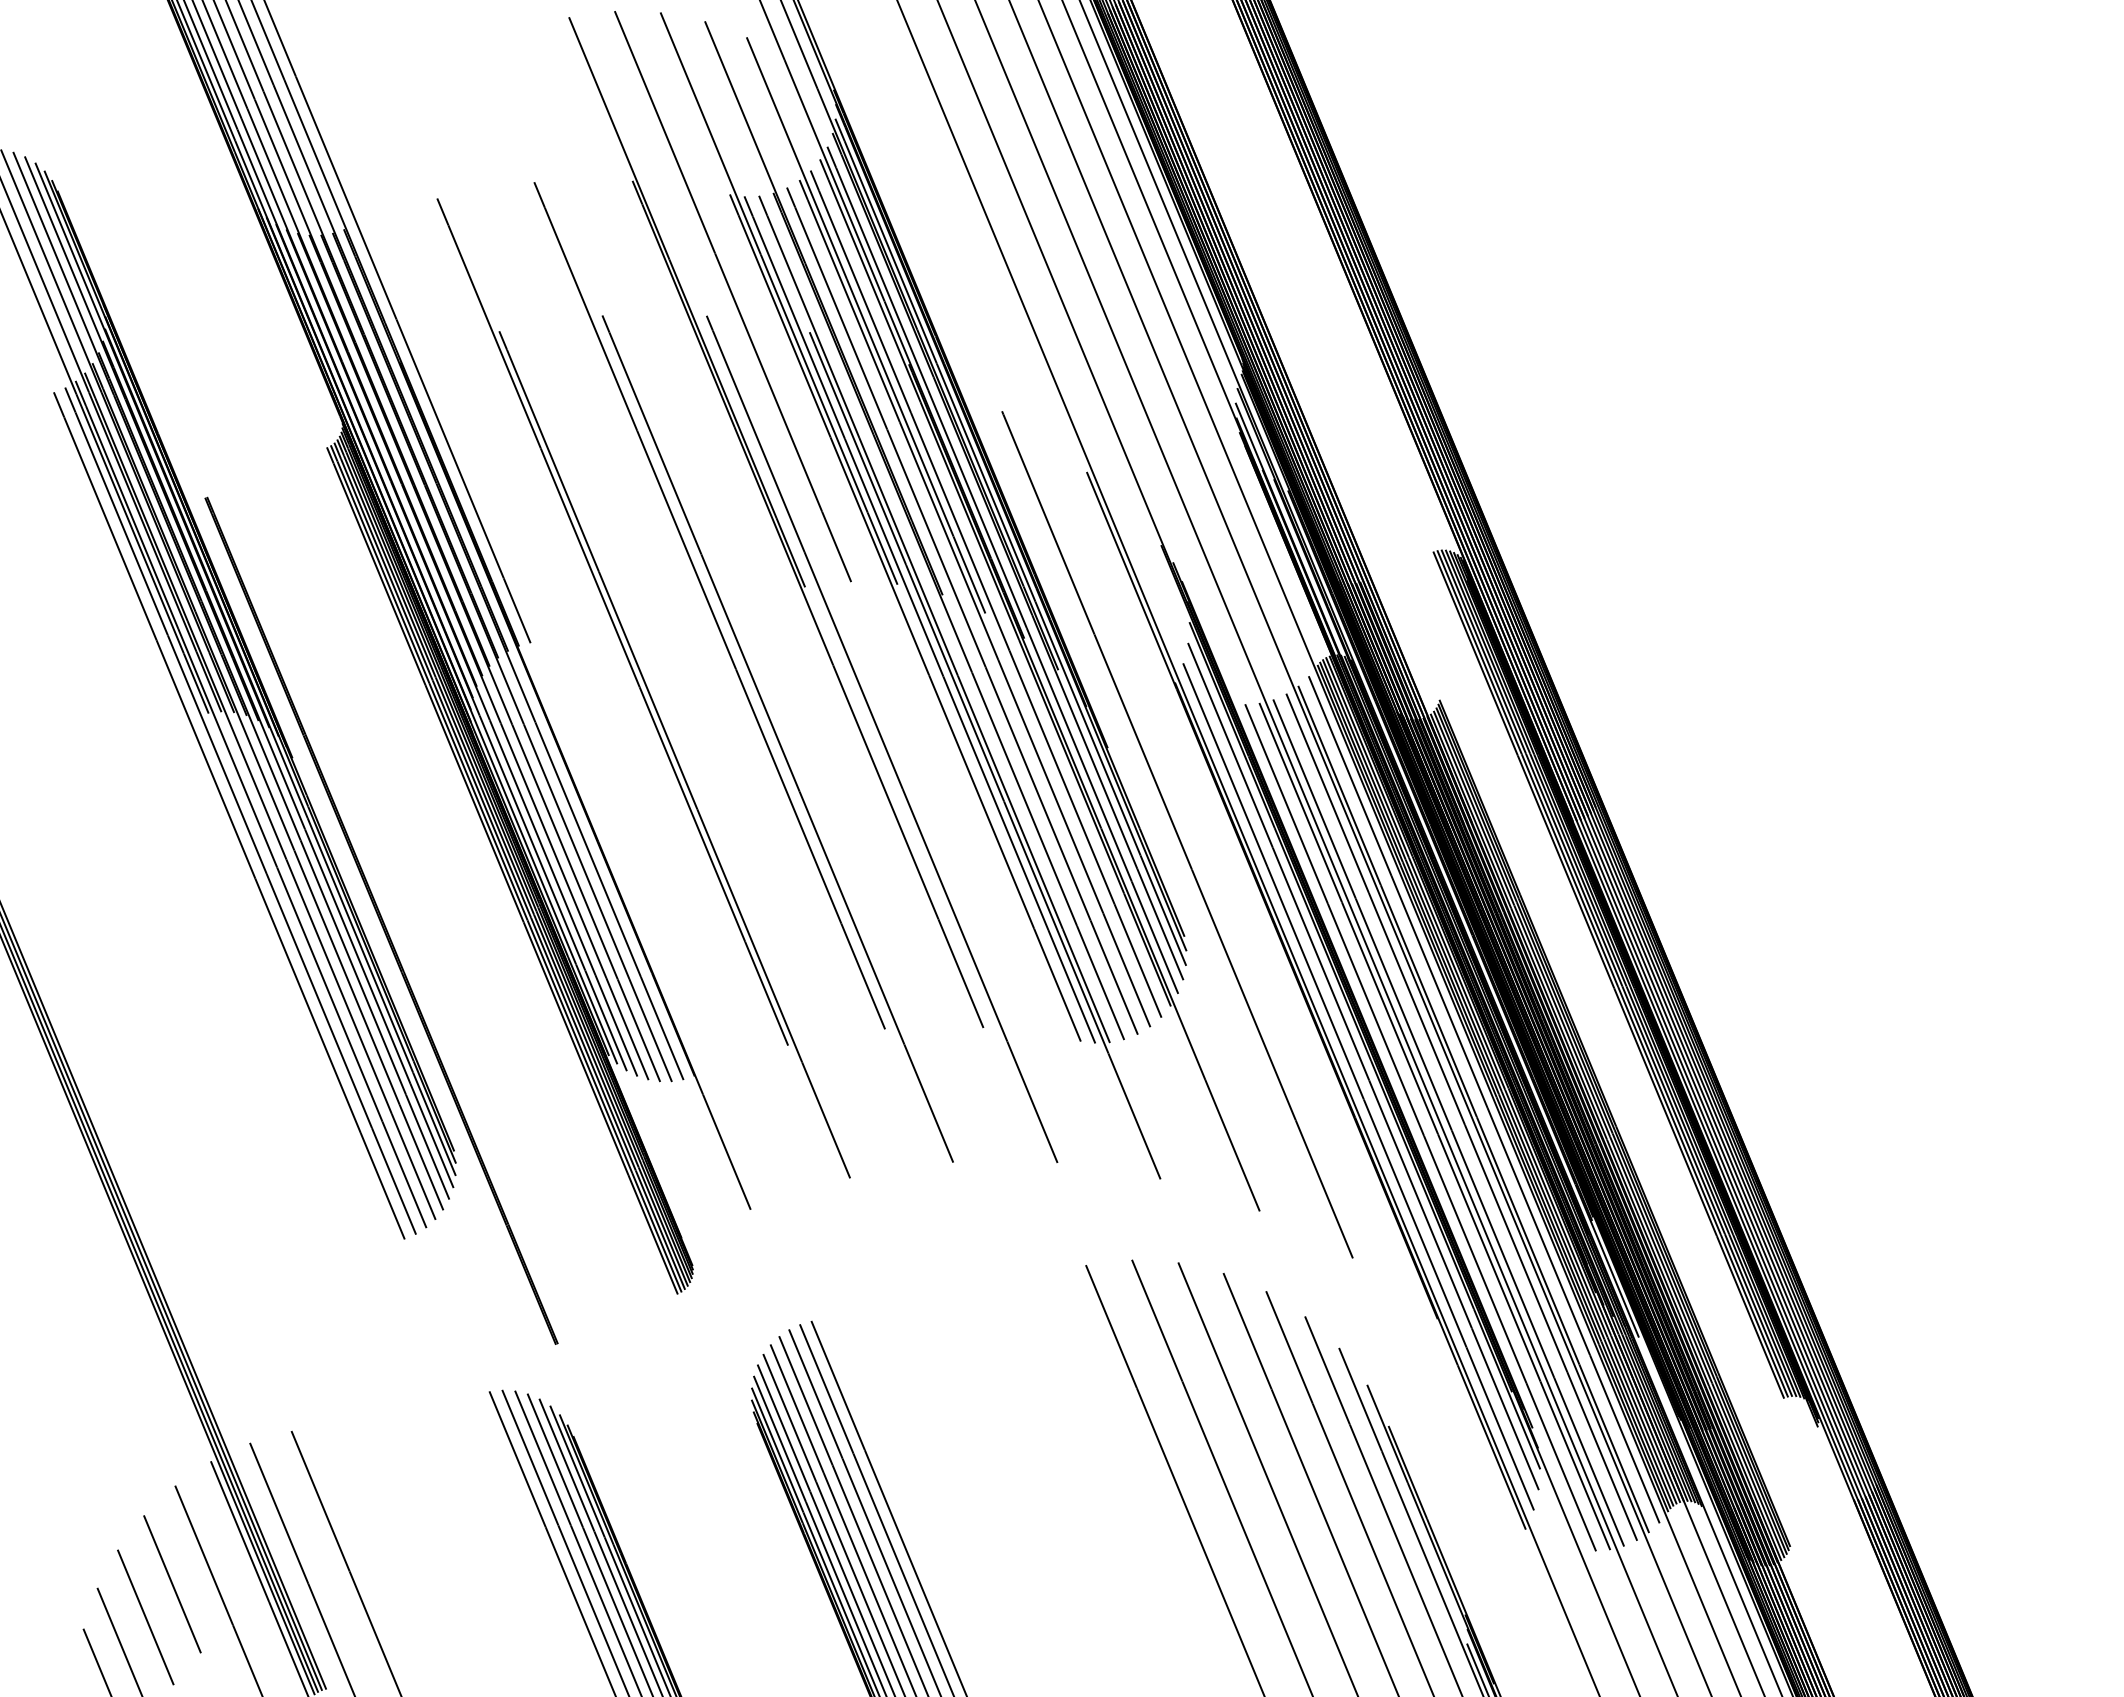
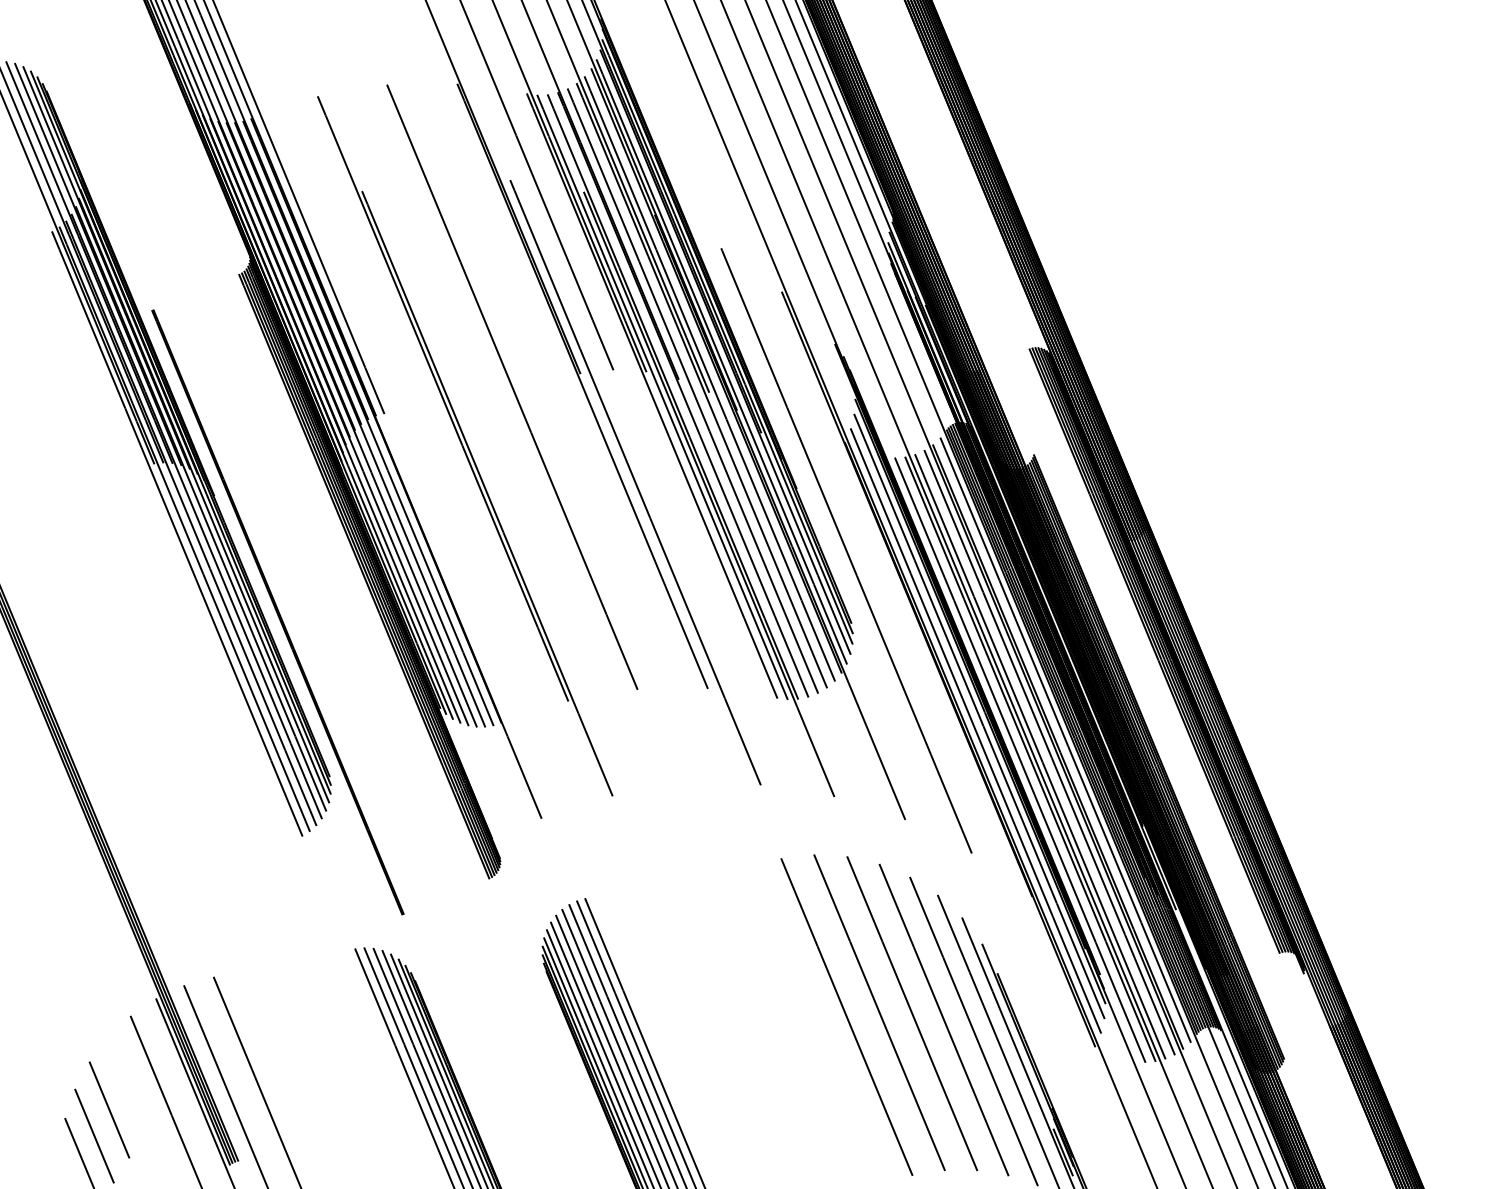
line: (777, 738) -> (560, 482), removed
line: (229, 815) -> (169, 537), removed
line: (172, 1584) -> (128, 1086), removed

